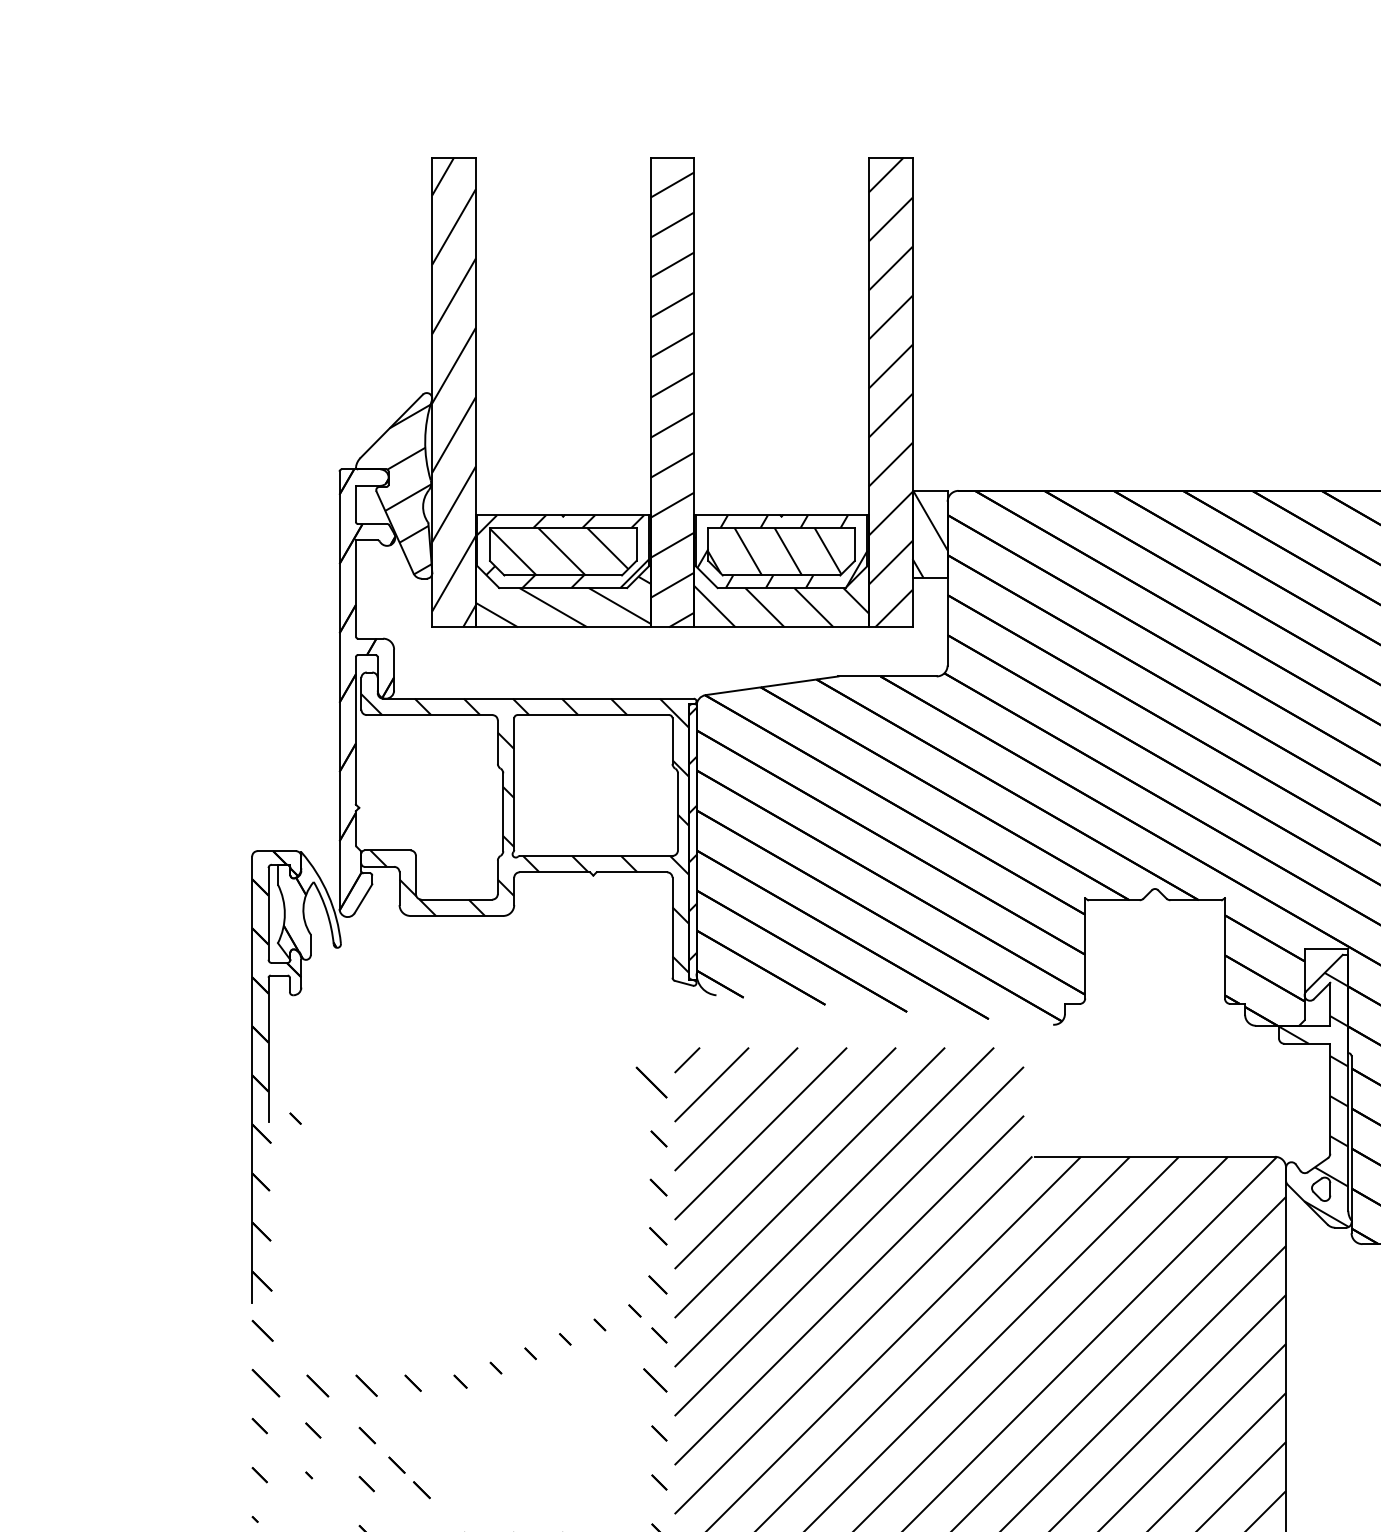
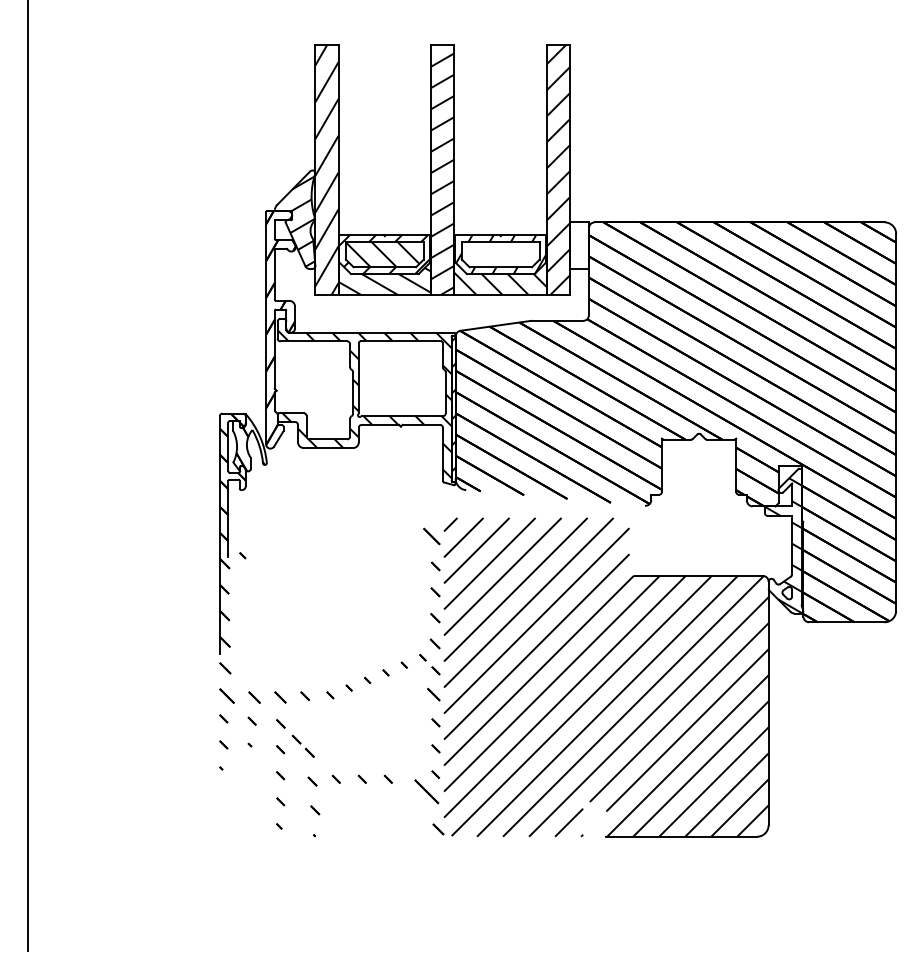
hatch: (929, 534) -> (579, 245), removed
hatch: (781, 551) -> (500, 254), removed

